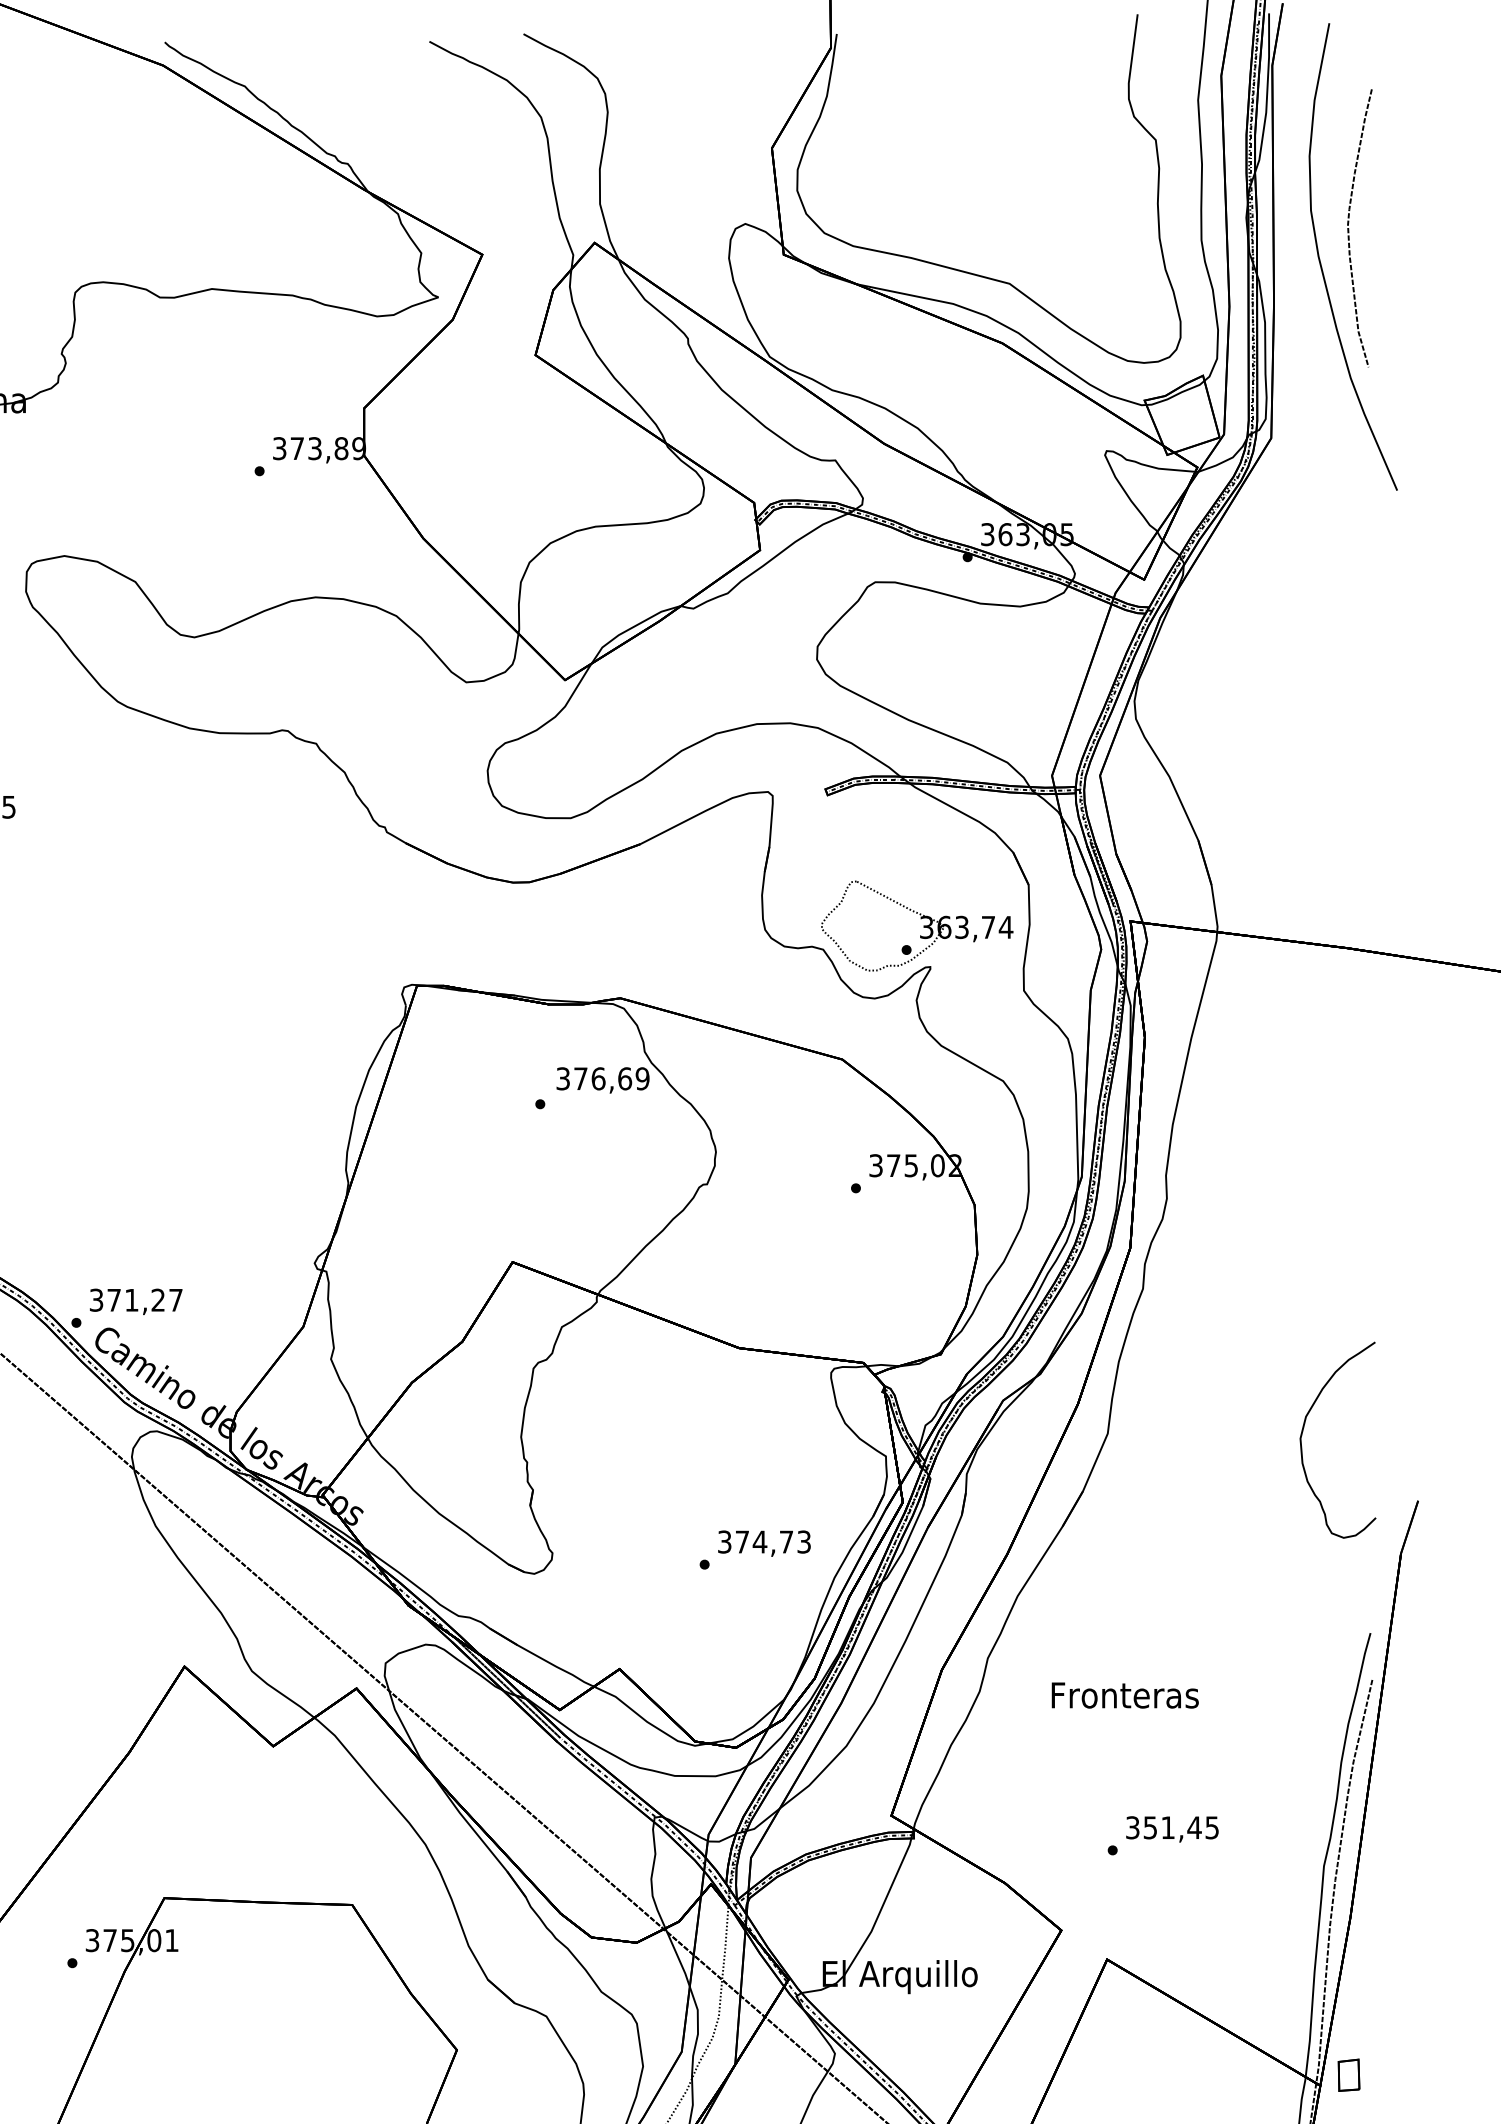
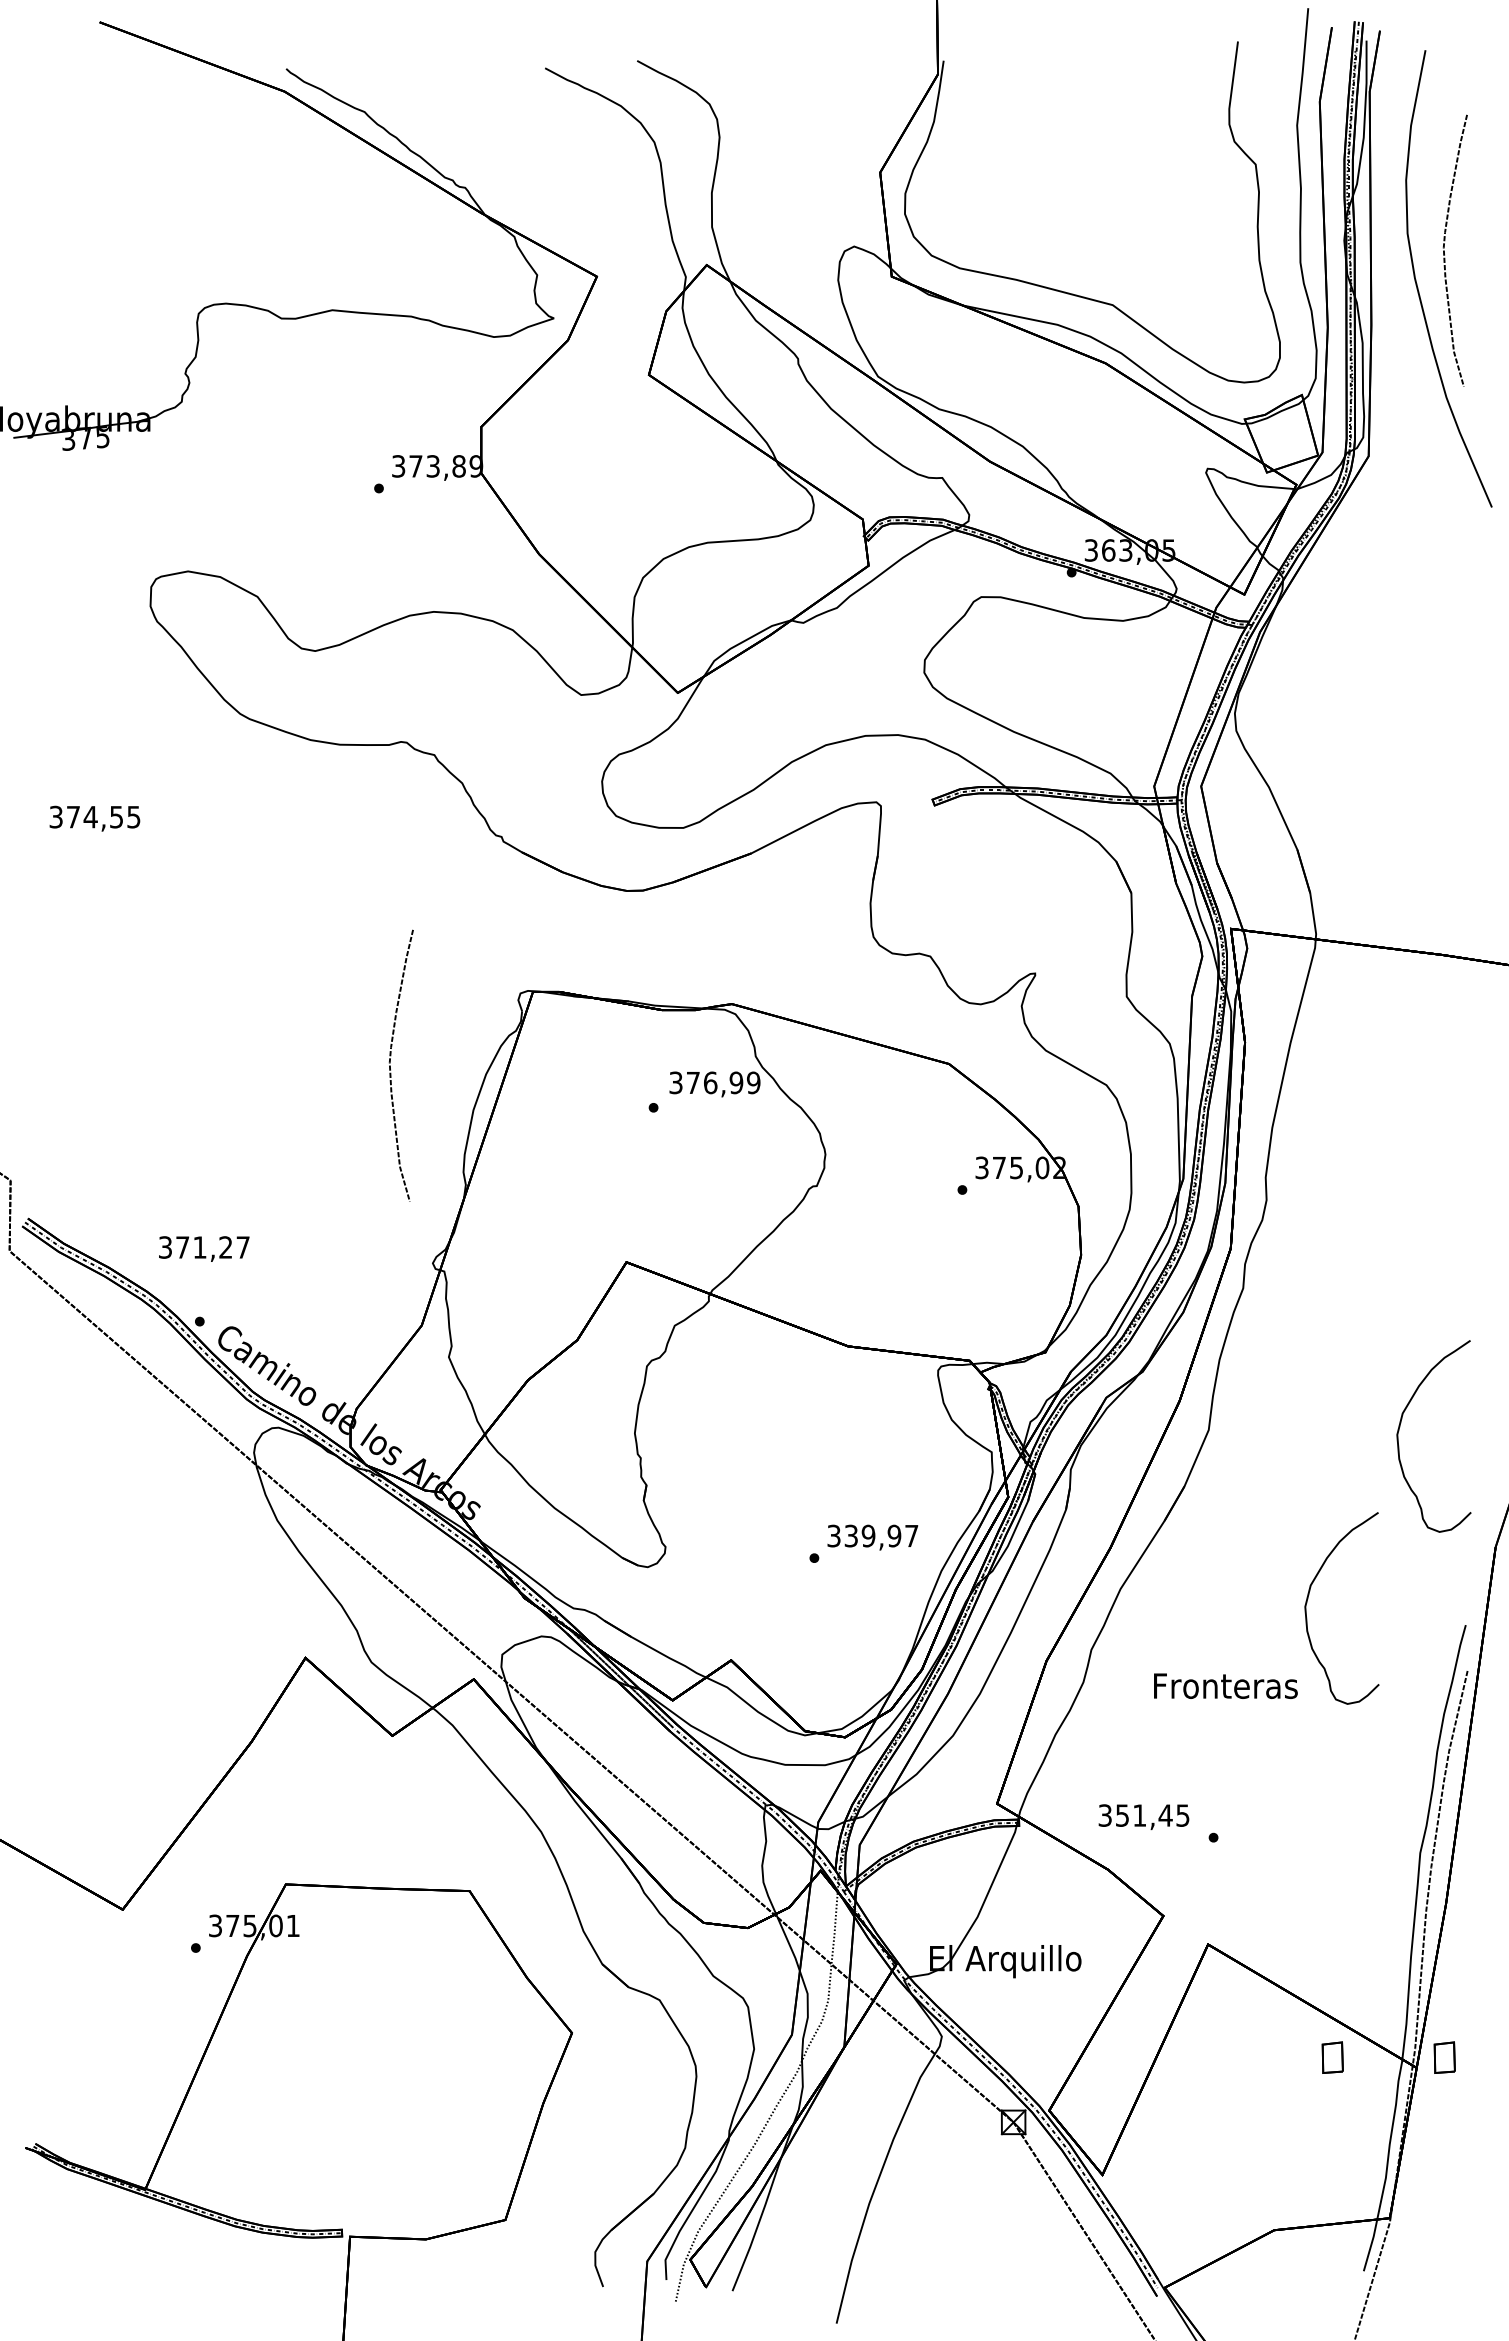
part: (917, 926) -> (1022, 933), removed
curve: (271, 1061) -> (390, 1065), added
text: (625, 1078) -> (736, 1082), 376,69 -> 376,99
text: (136, 1301) -> (204, 1248), moved
text: (773, 1541) -> (881, 1535), 374,73 -> 339,97
curve: (1209, 1606) -> (1308, 1599), added
text: (1171, 1829) -> (1143, 1817), moved
part: (1234, 2075) -> (1332, 2057), added

